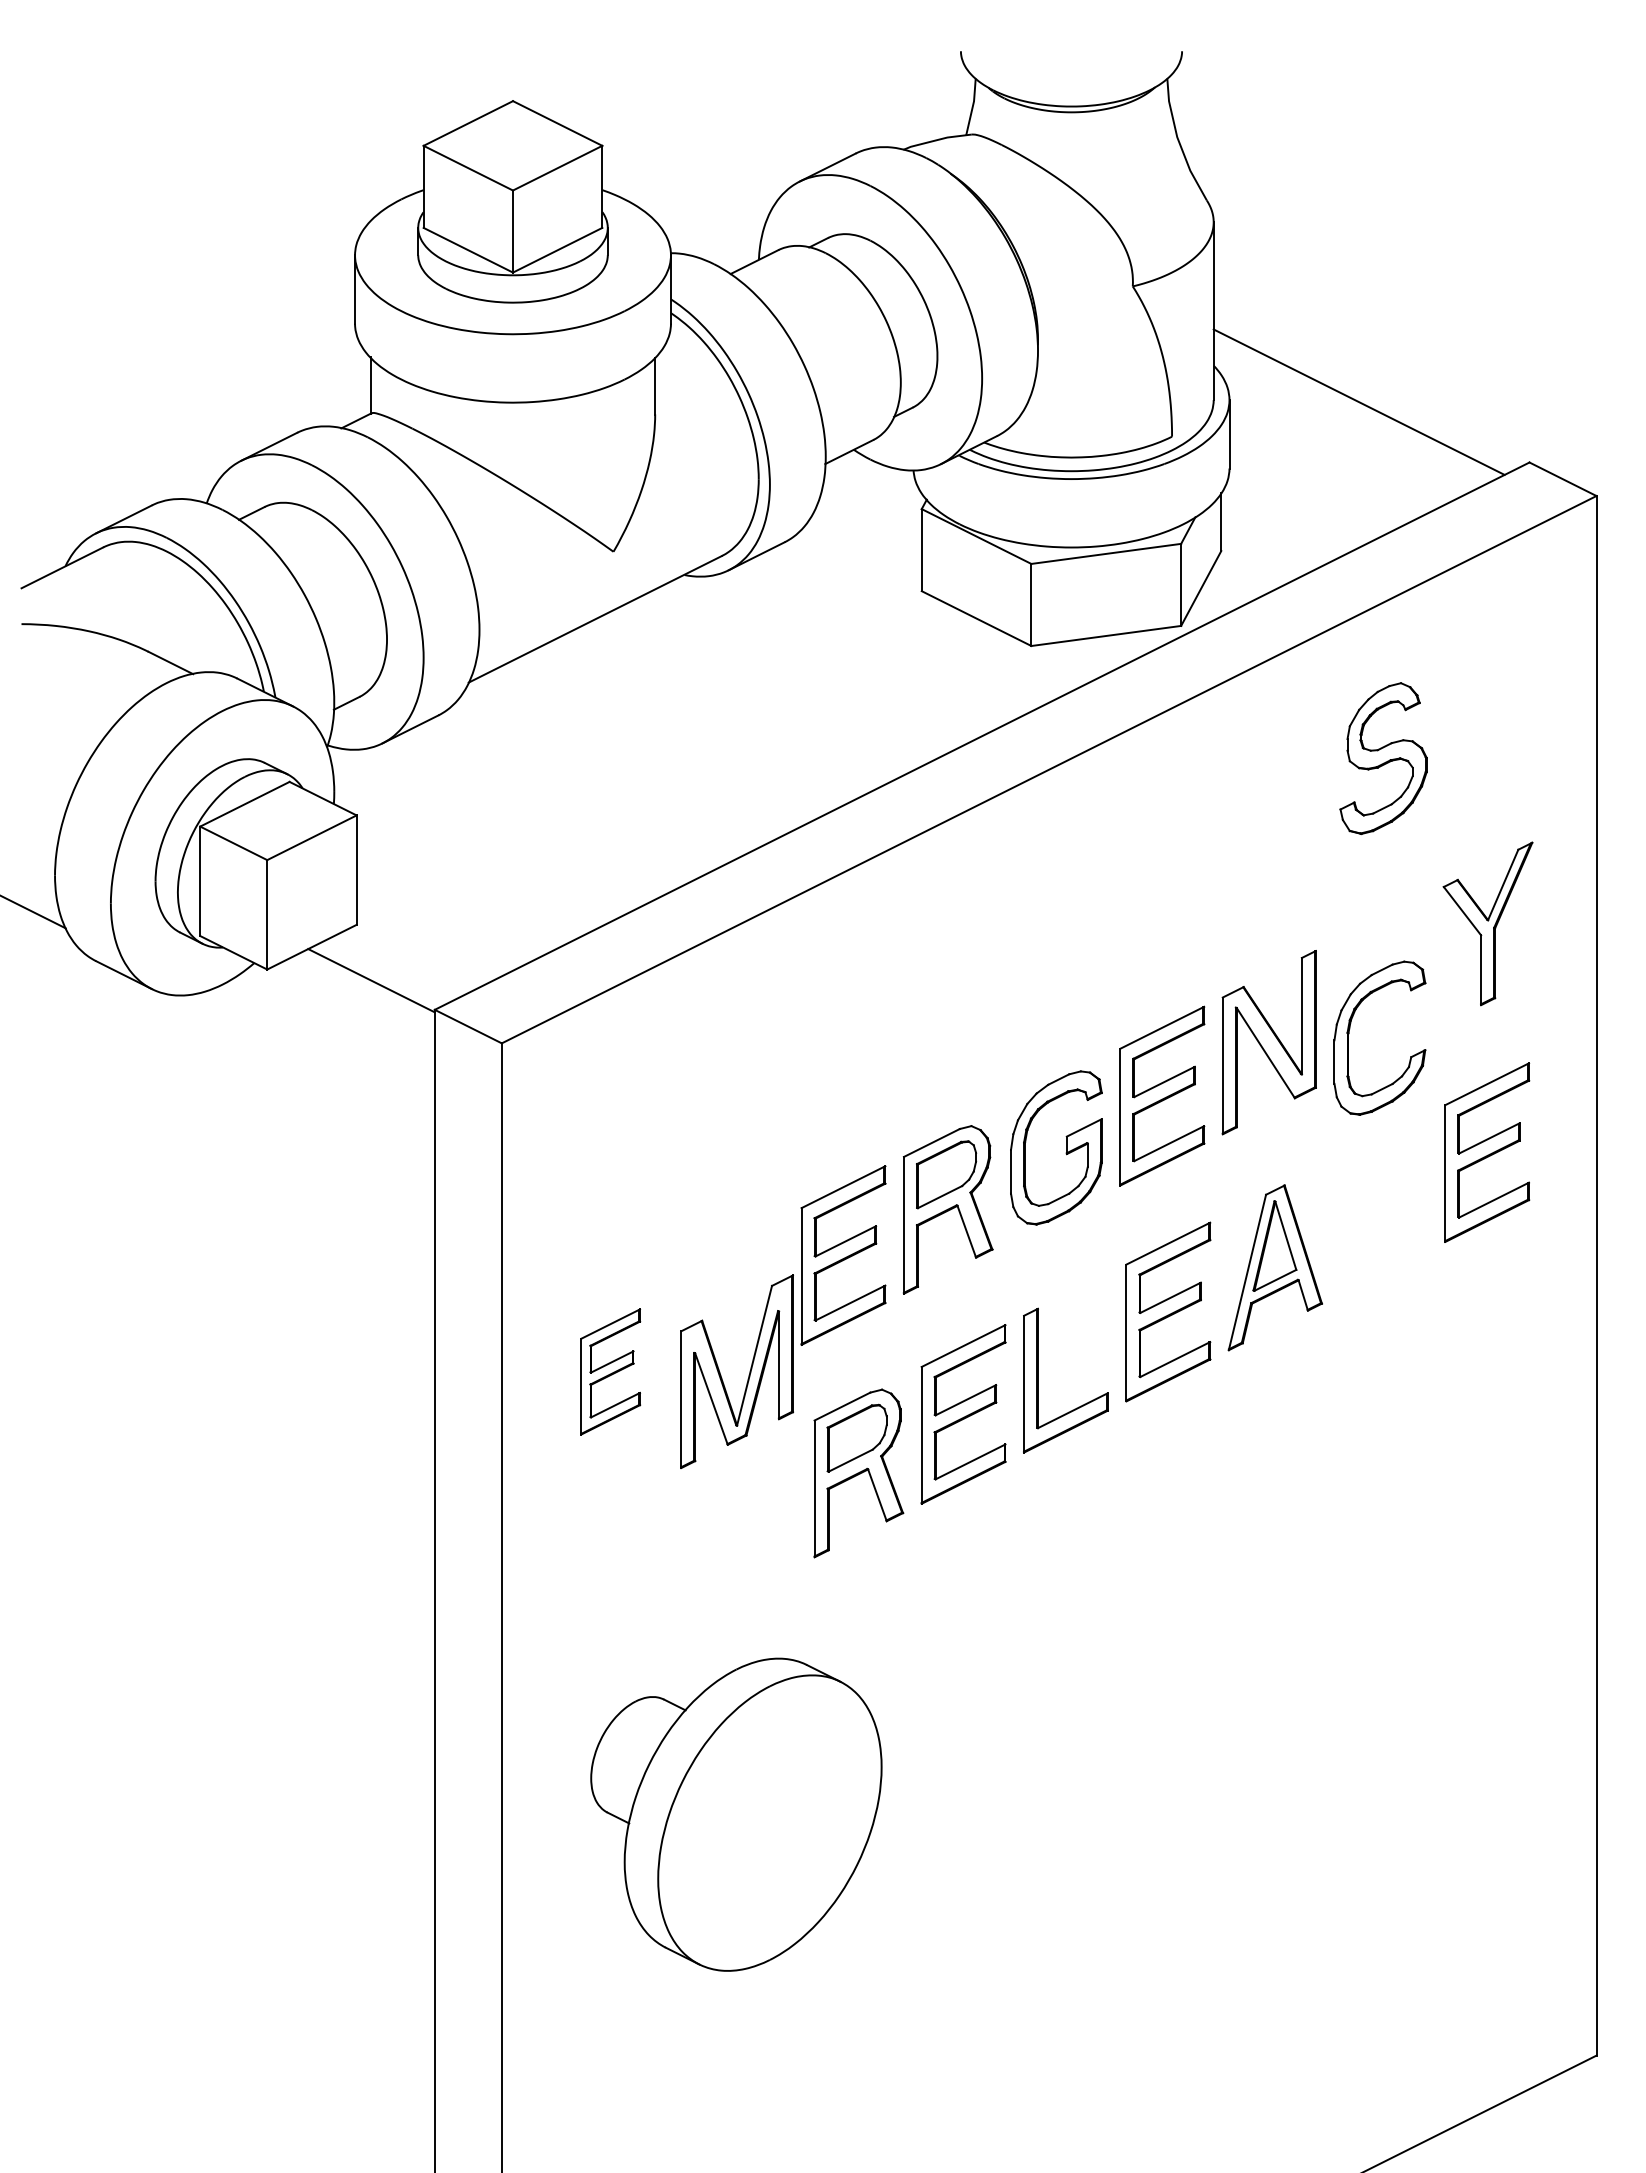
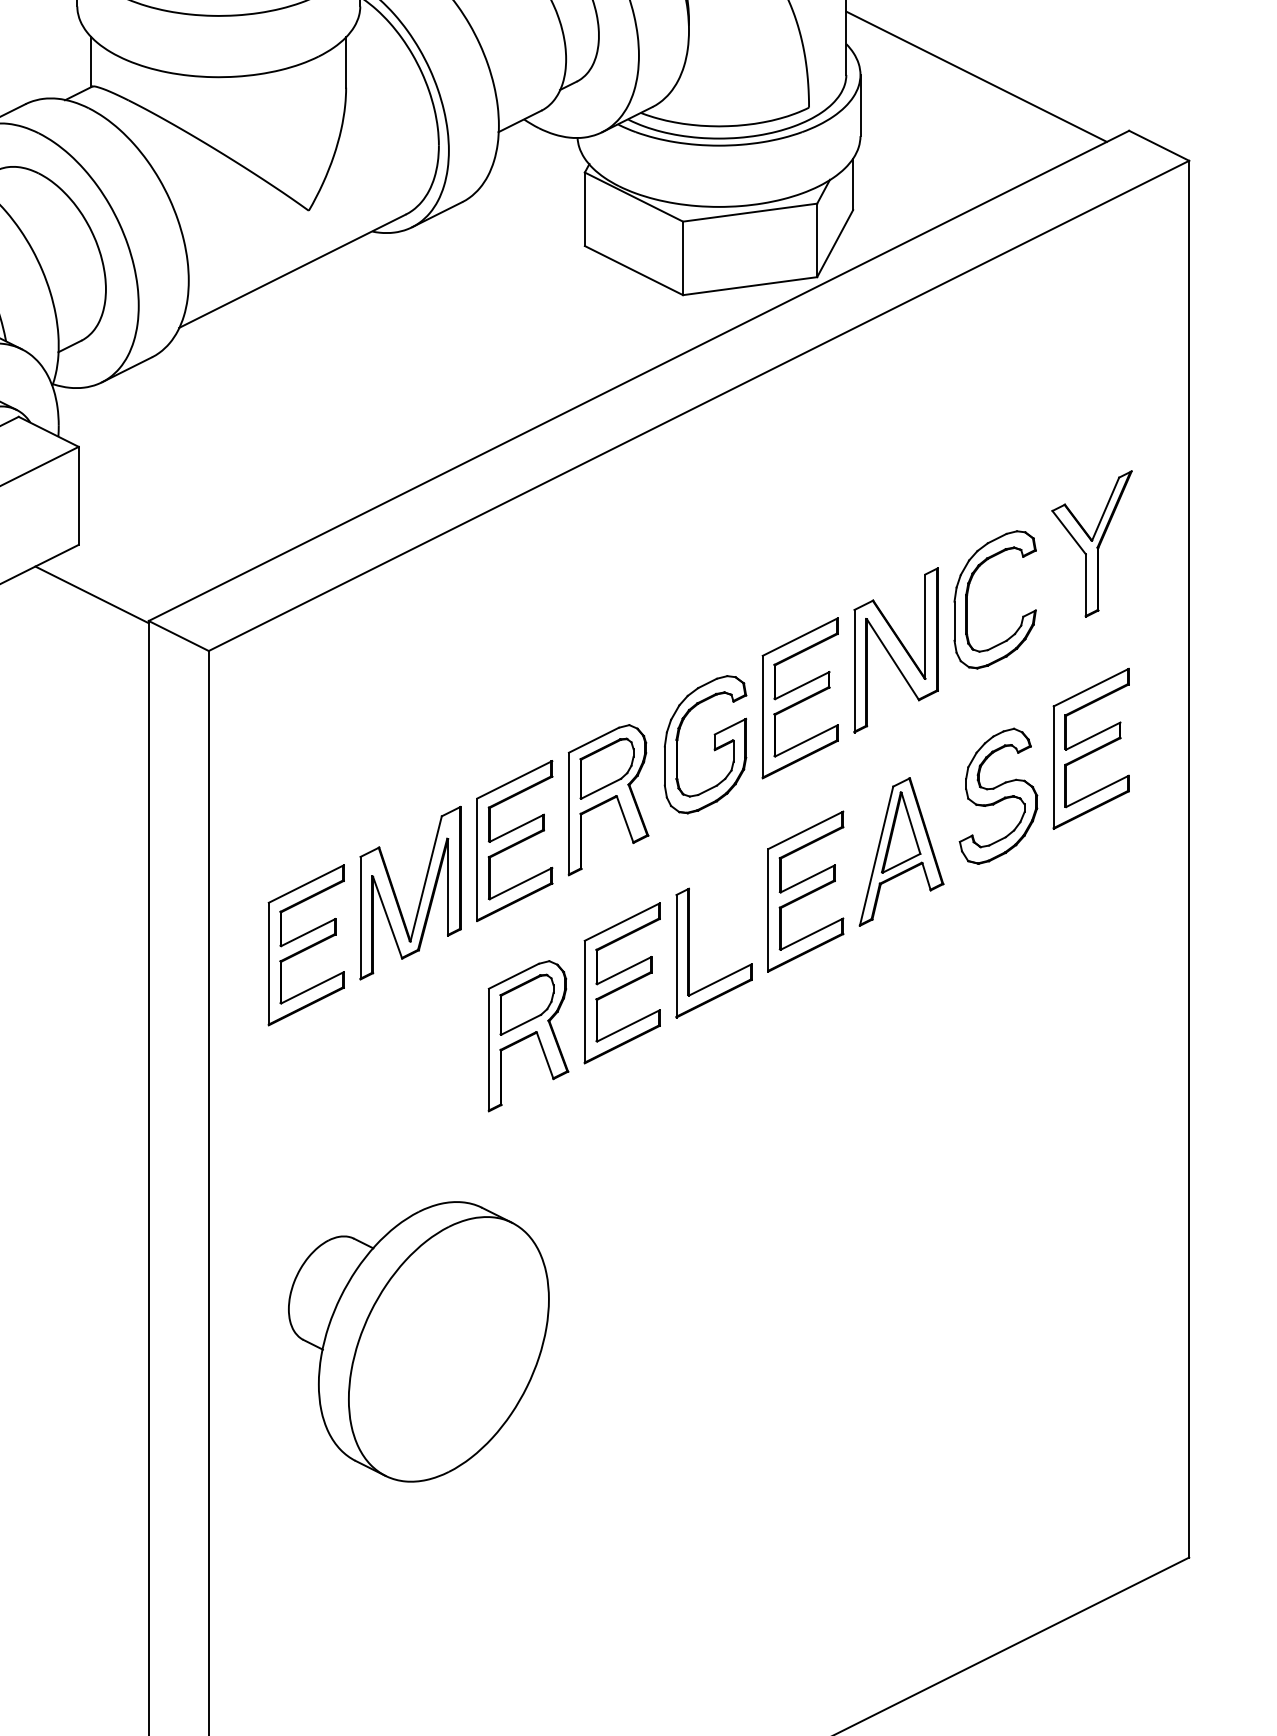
part: (1383, 758) -> (998, 796), moved
part: (1349, 1034) -> (967, 596), moved
part: (610, 1371) -> (306, 944), size x1.43
part: (748, 1375) -> (420, 896), moved

